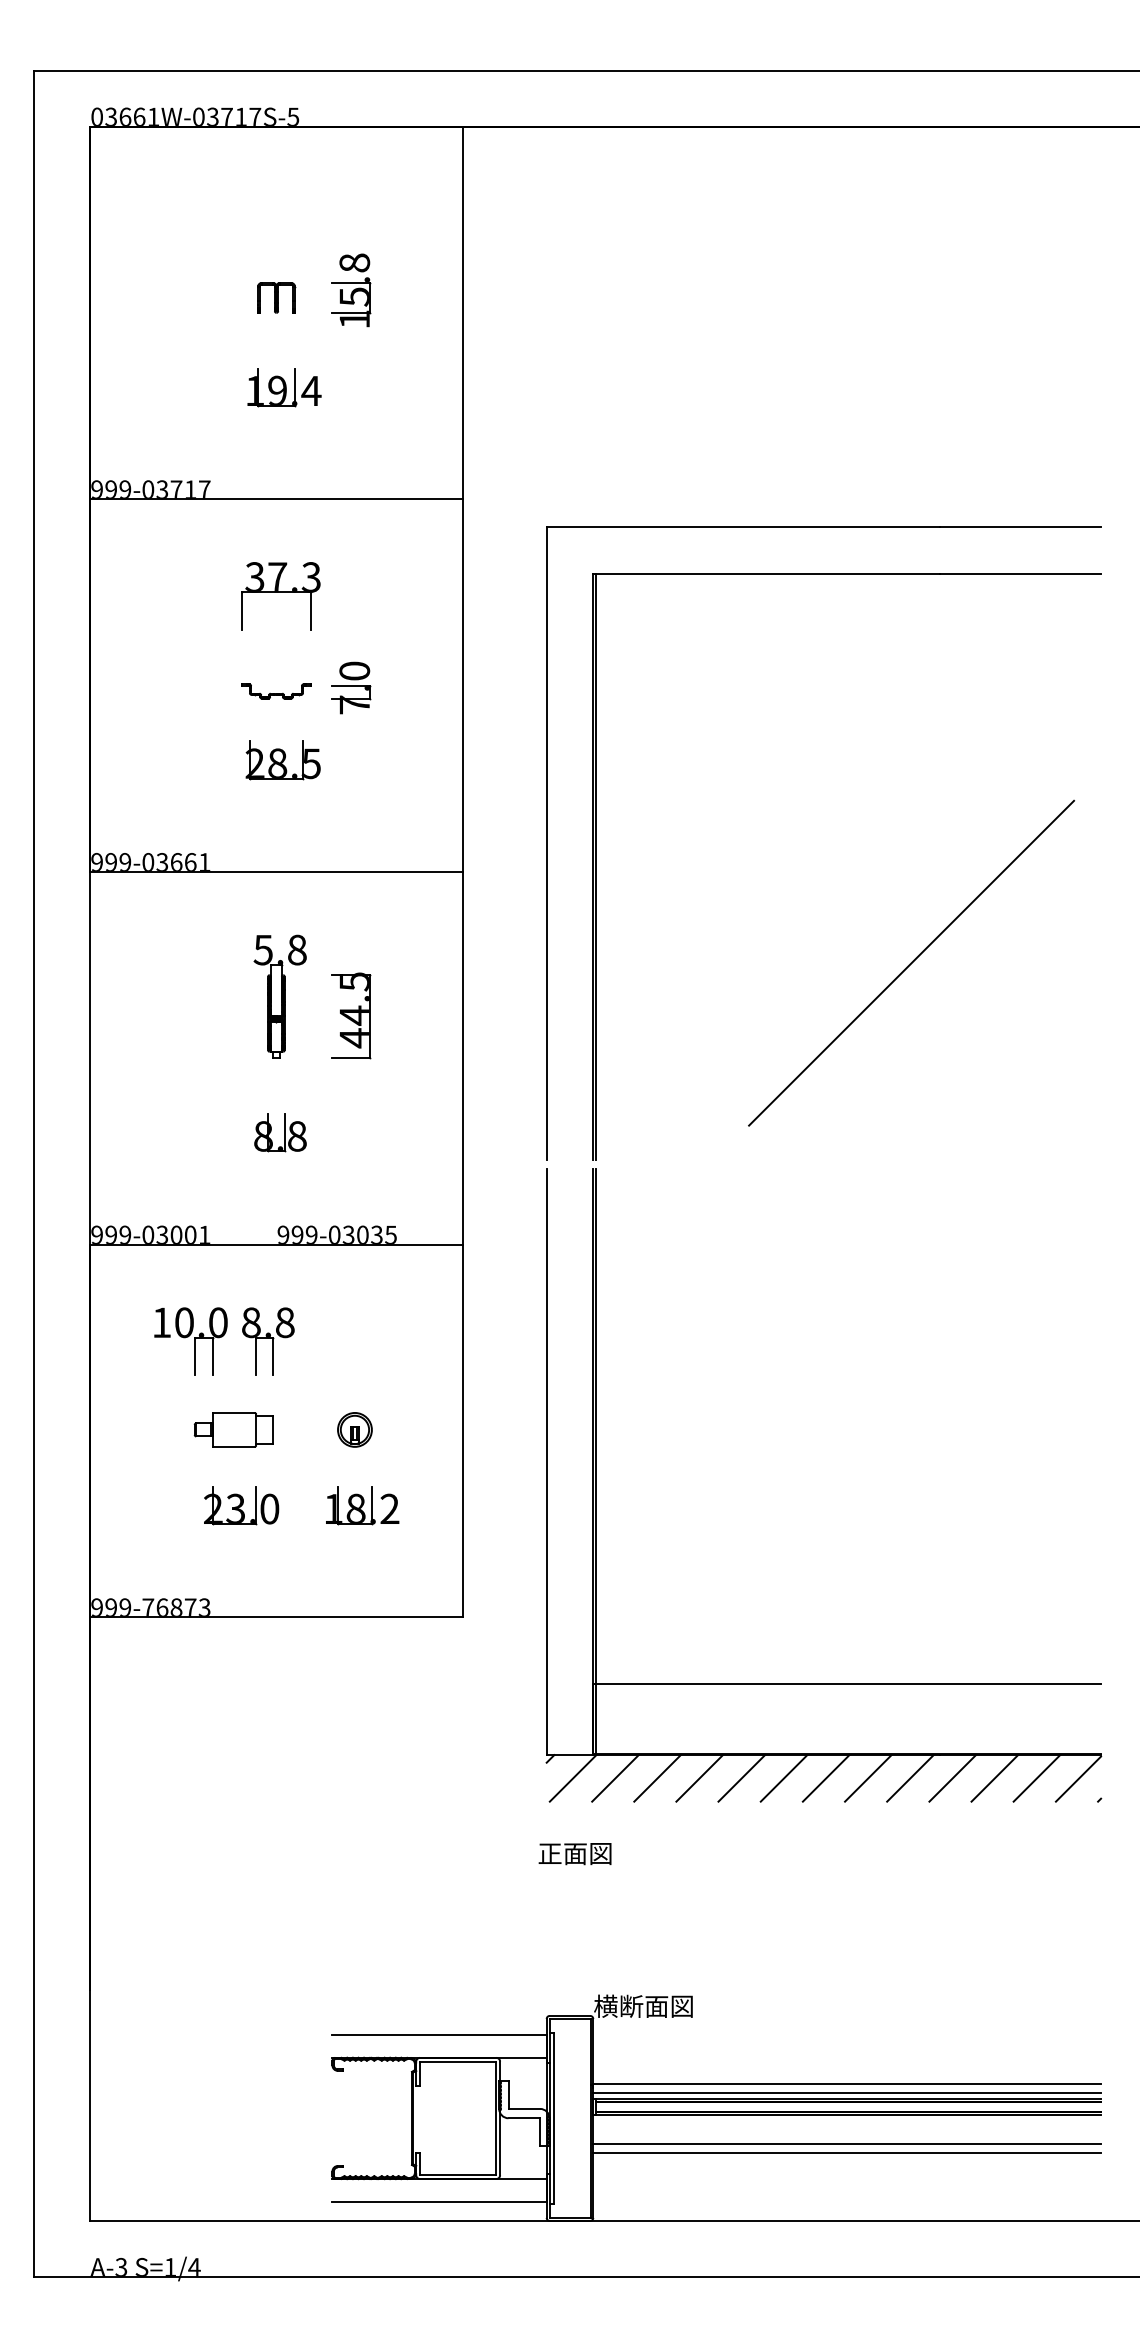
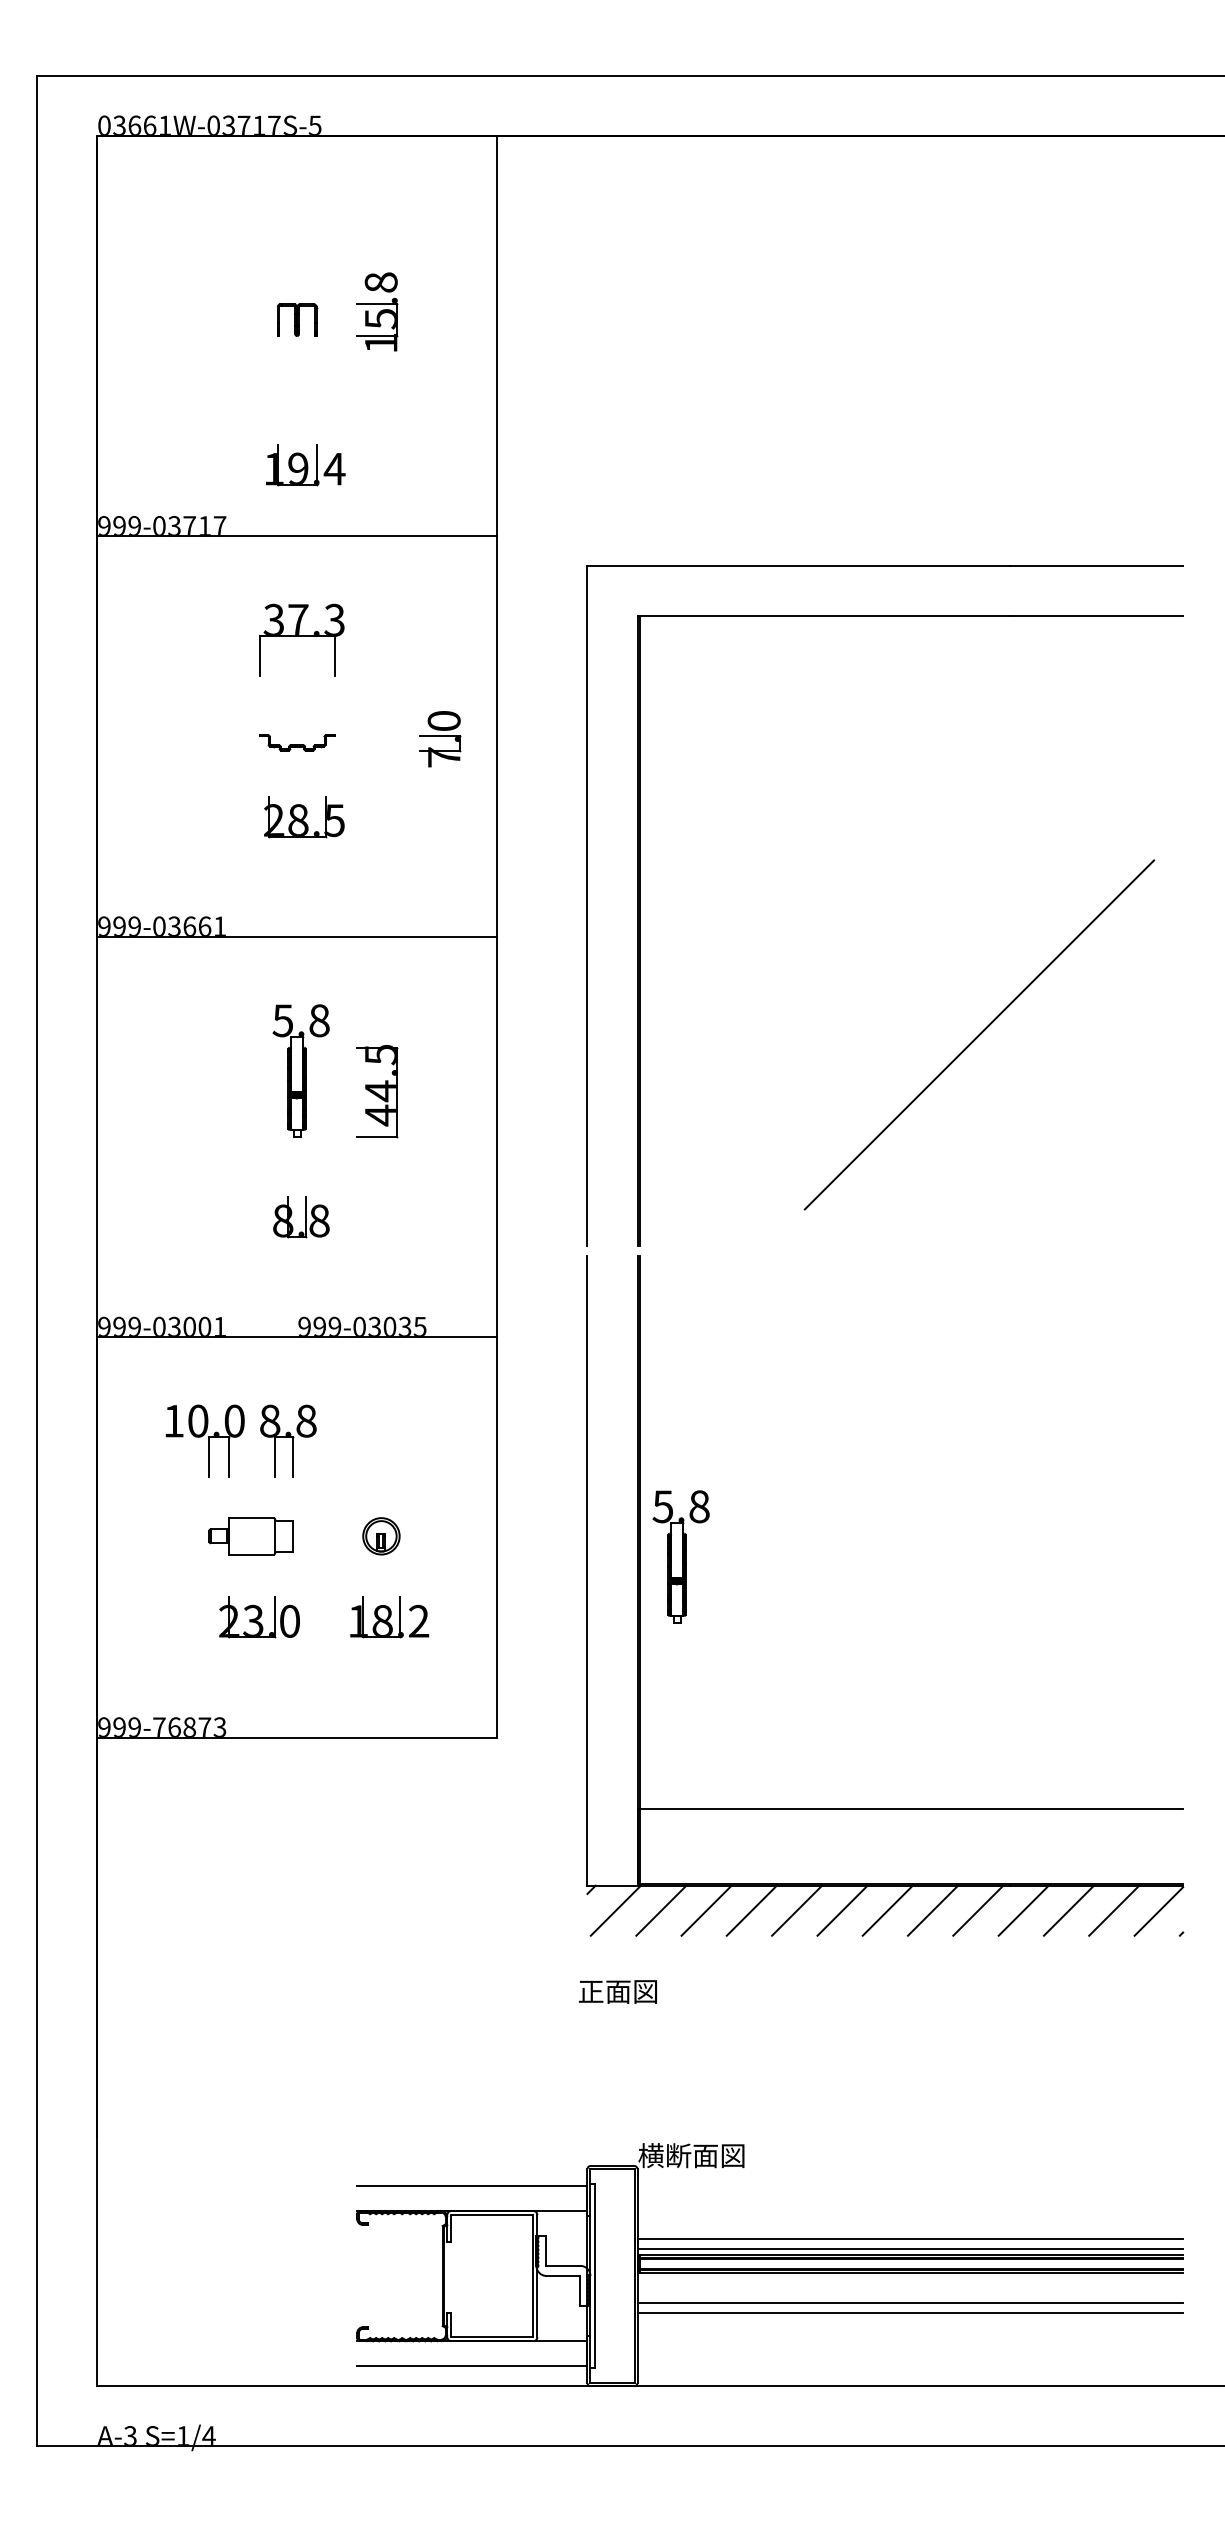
part: (284, 387) -> (305, 465), moved
part: (351, 688) -> (440, 739), moved
part: (633, 1448) -> (680, 1556), added

